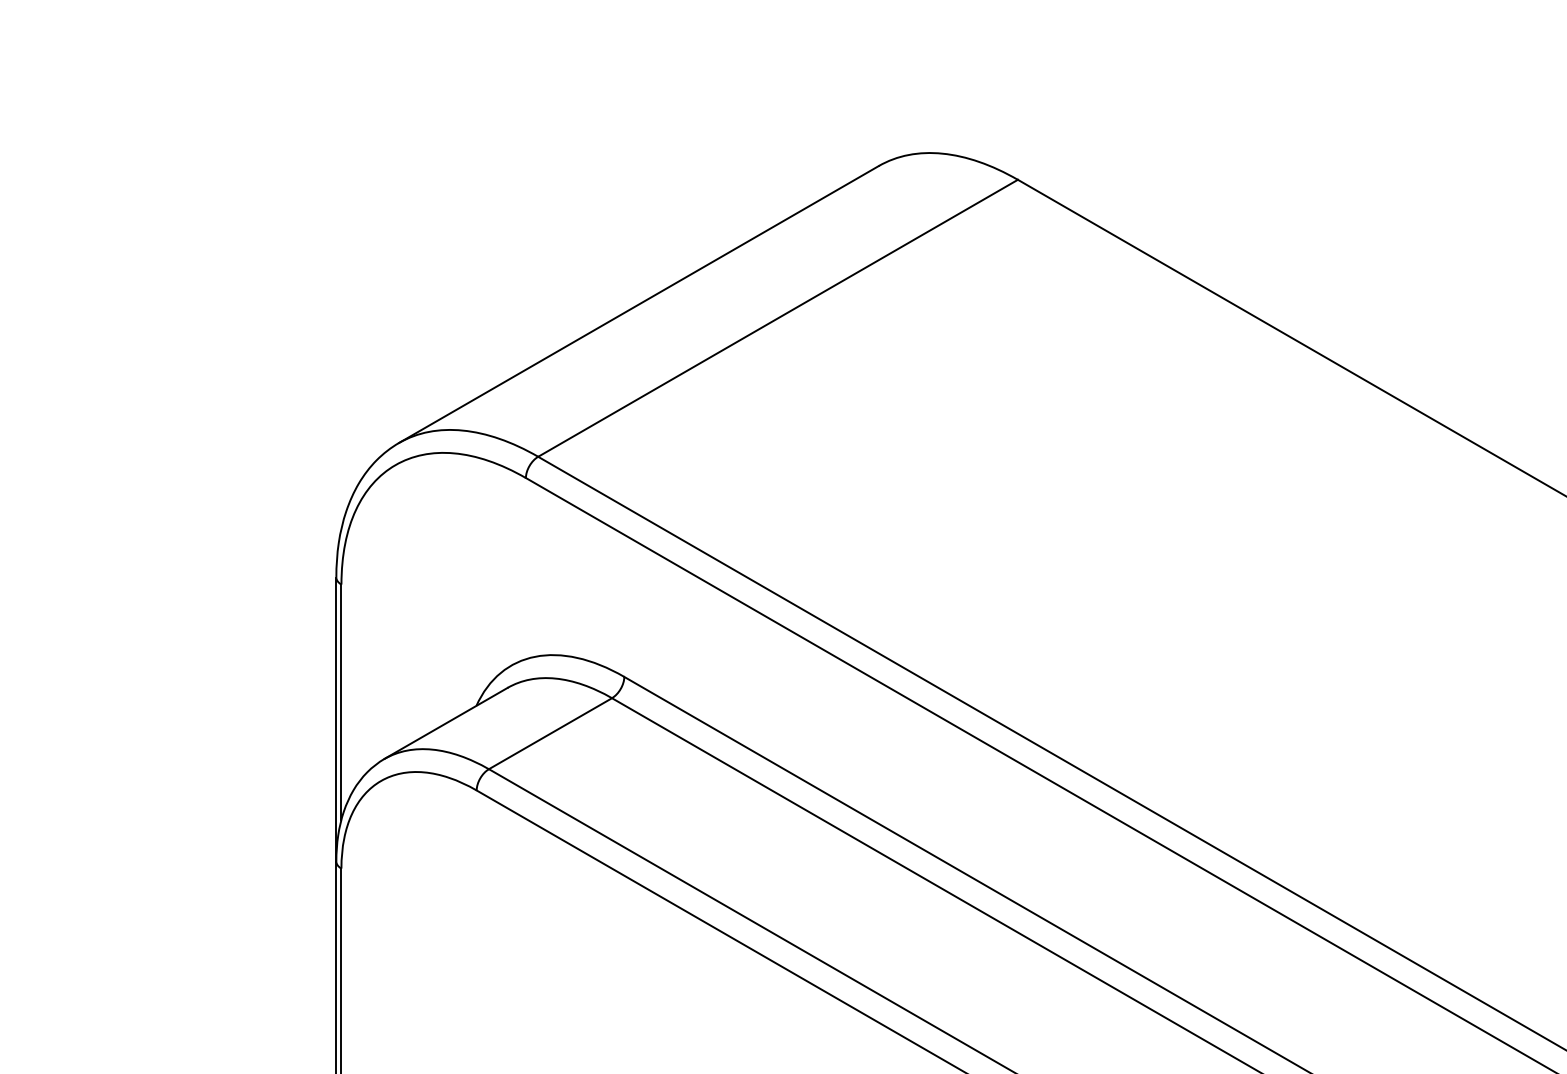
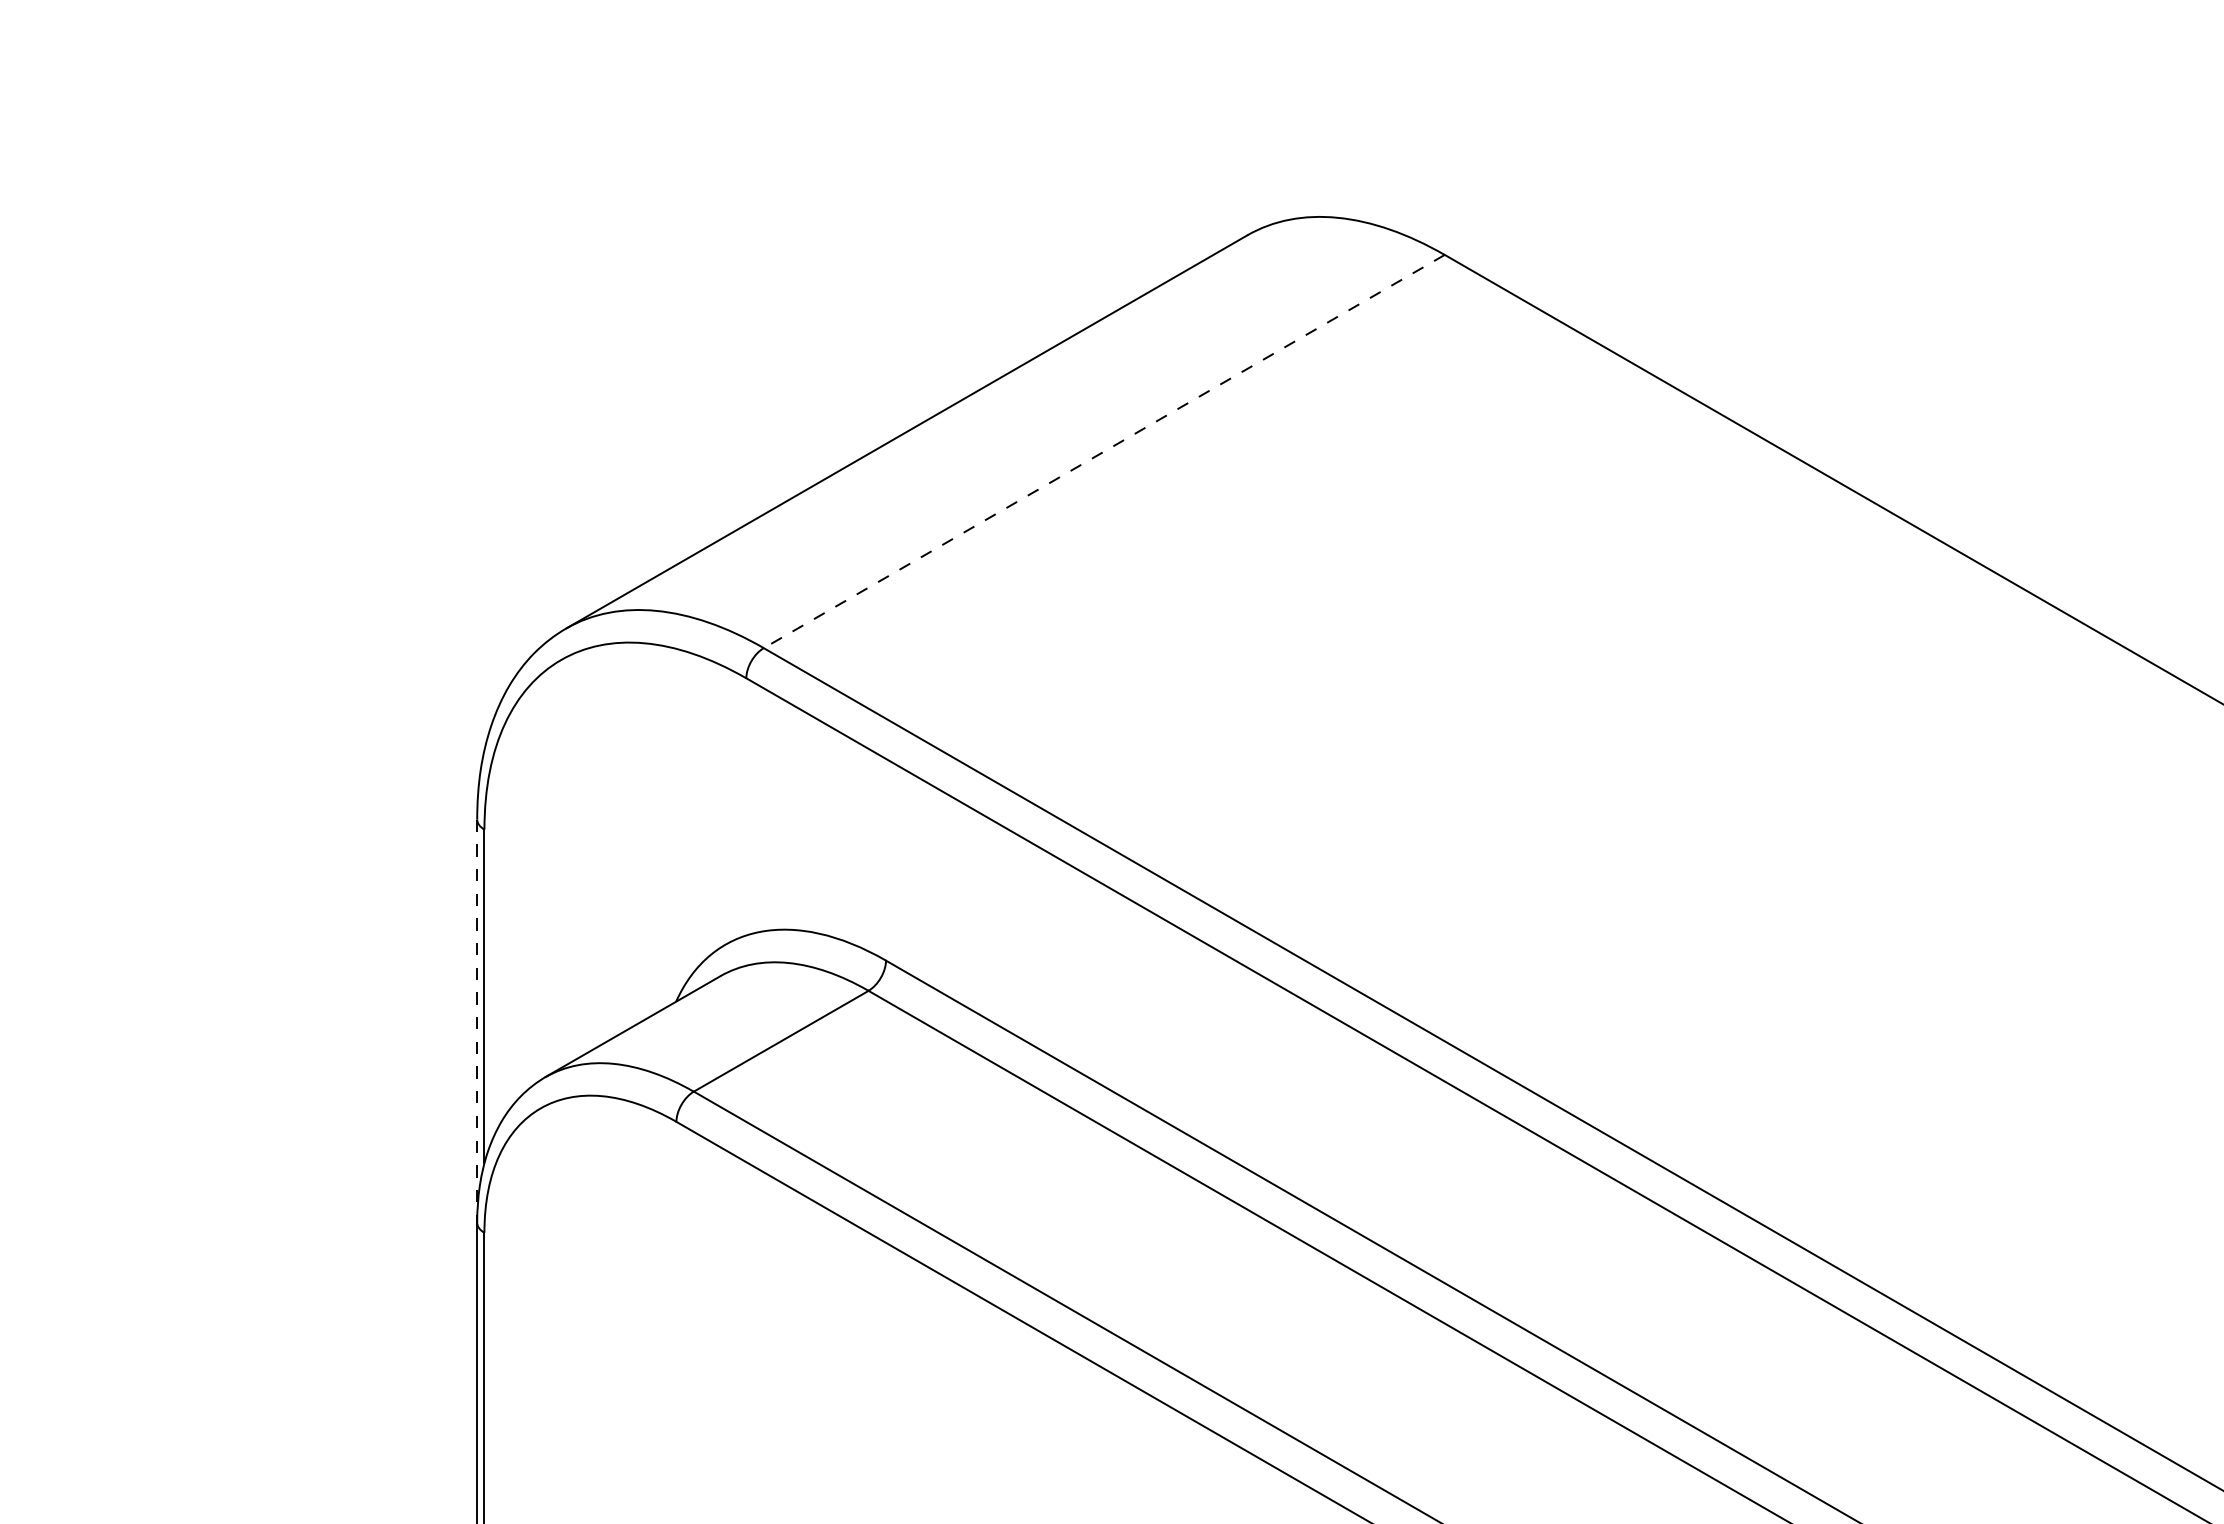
line: (777, 318) -> (1103, 451), solid -> dashed
line: (336, 719) -> (477, 1021), solid -> dashed

